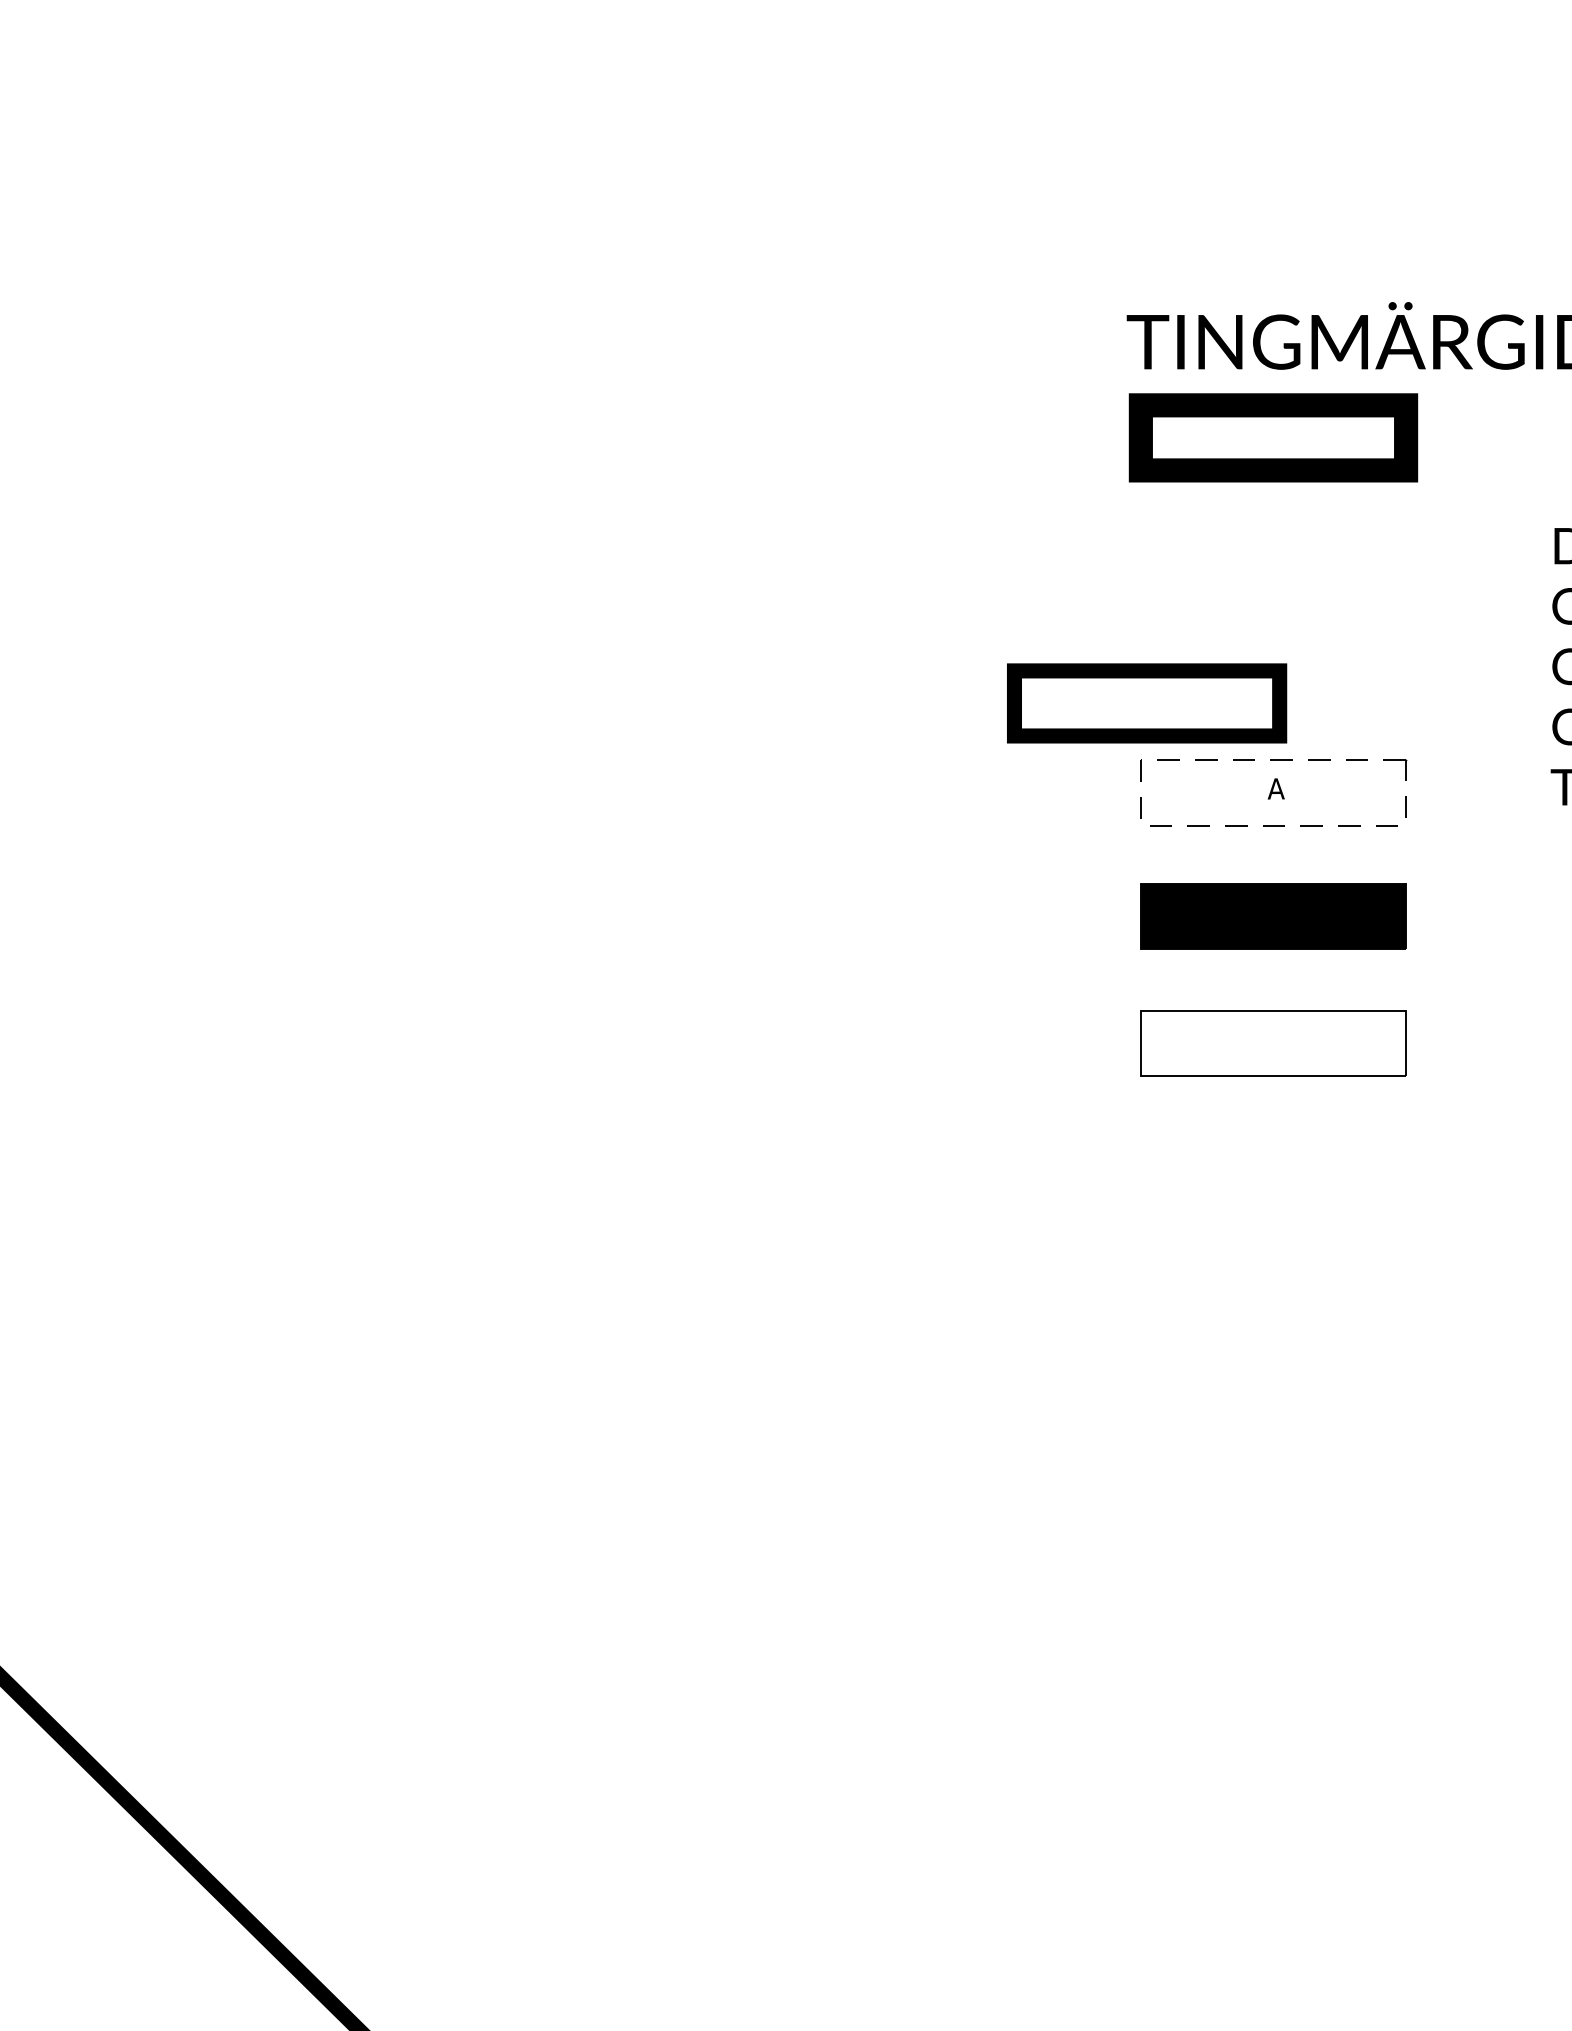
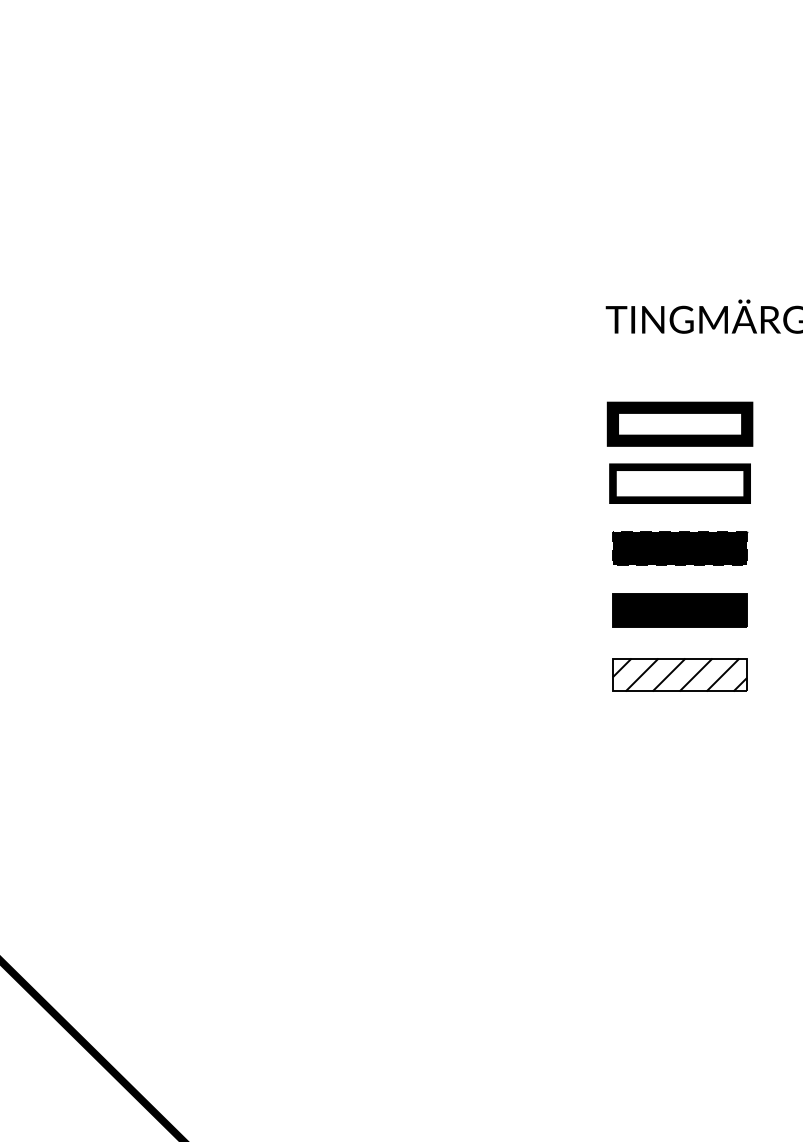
part: (1272, 436) -> (679, 423), moved
part: (1145, 703) -> (679, 483), moved
fill: (1272, 791) -> (679, 547), added
hatch: (1272, 1042) -> (679, 674), added

